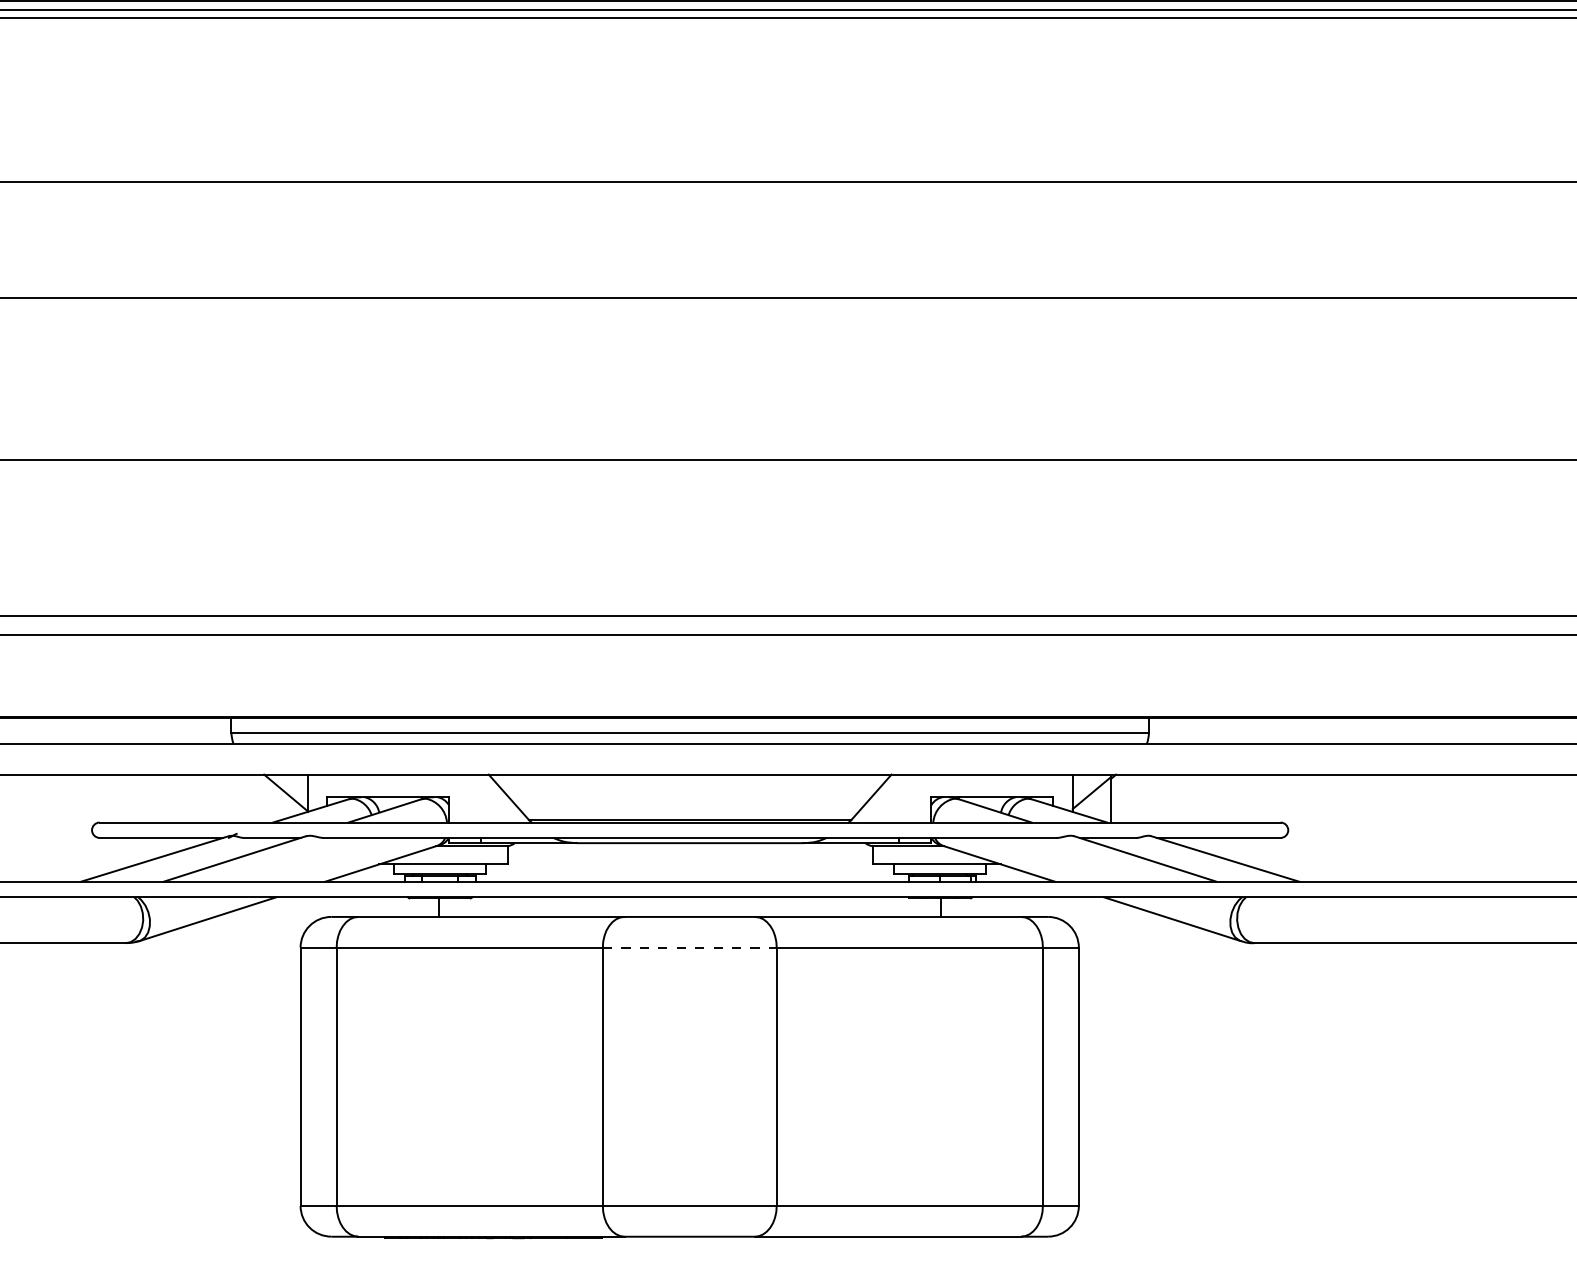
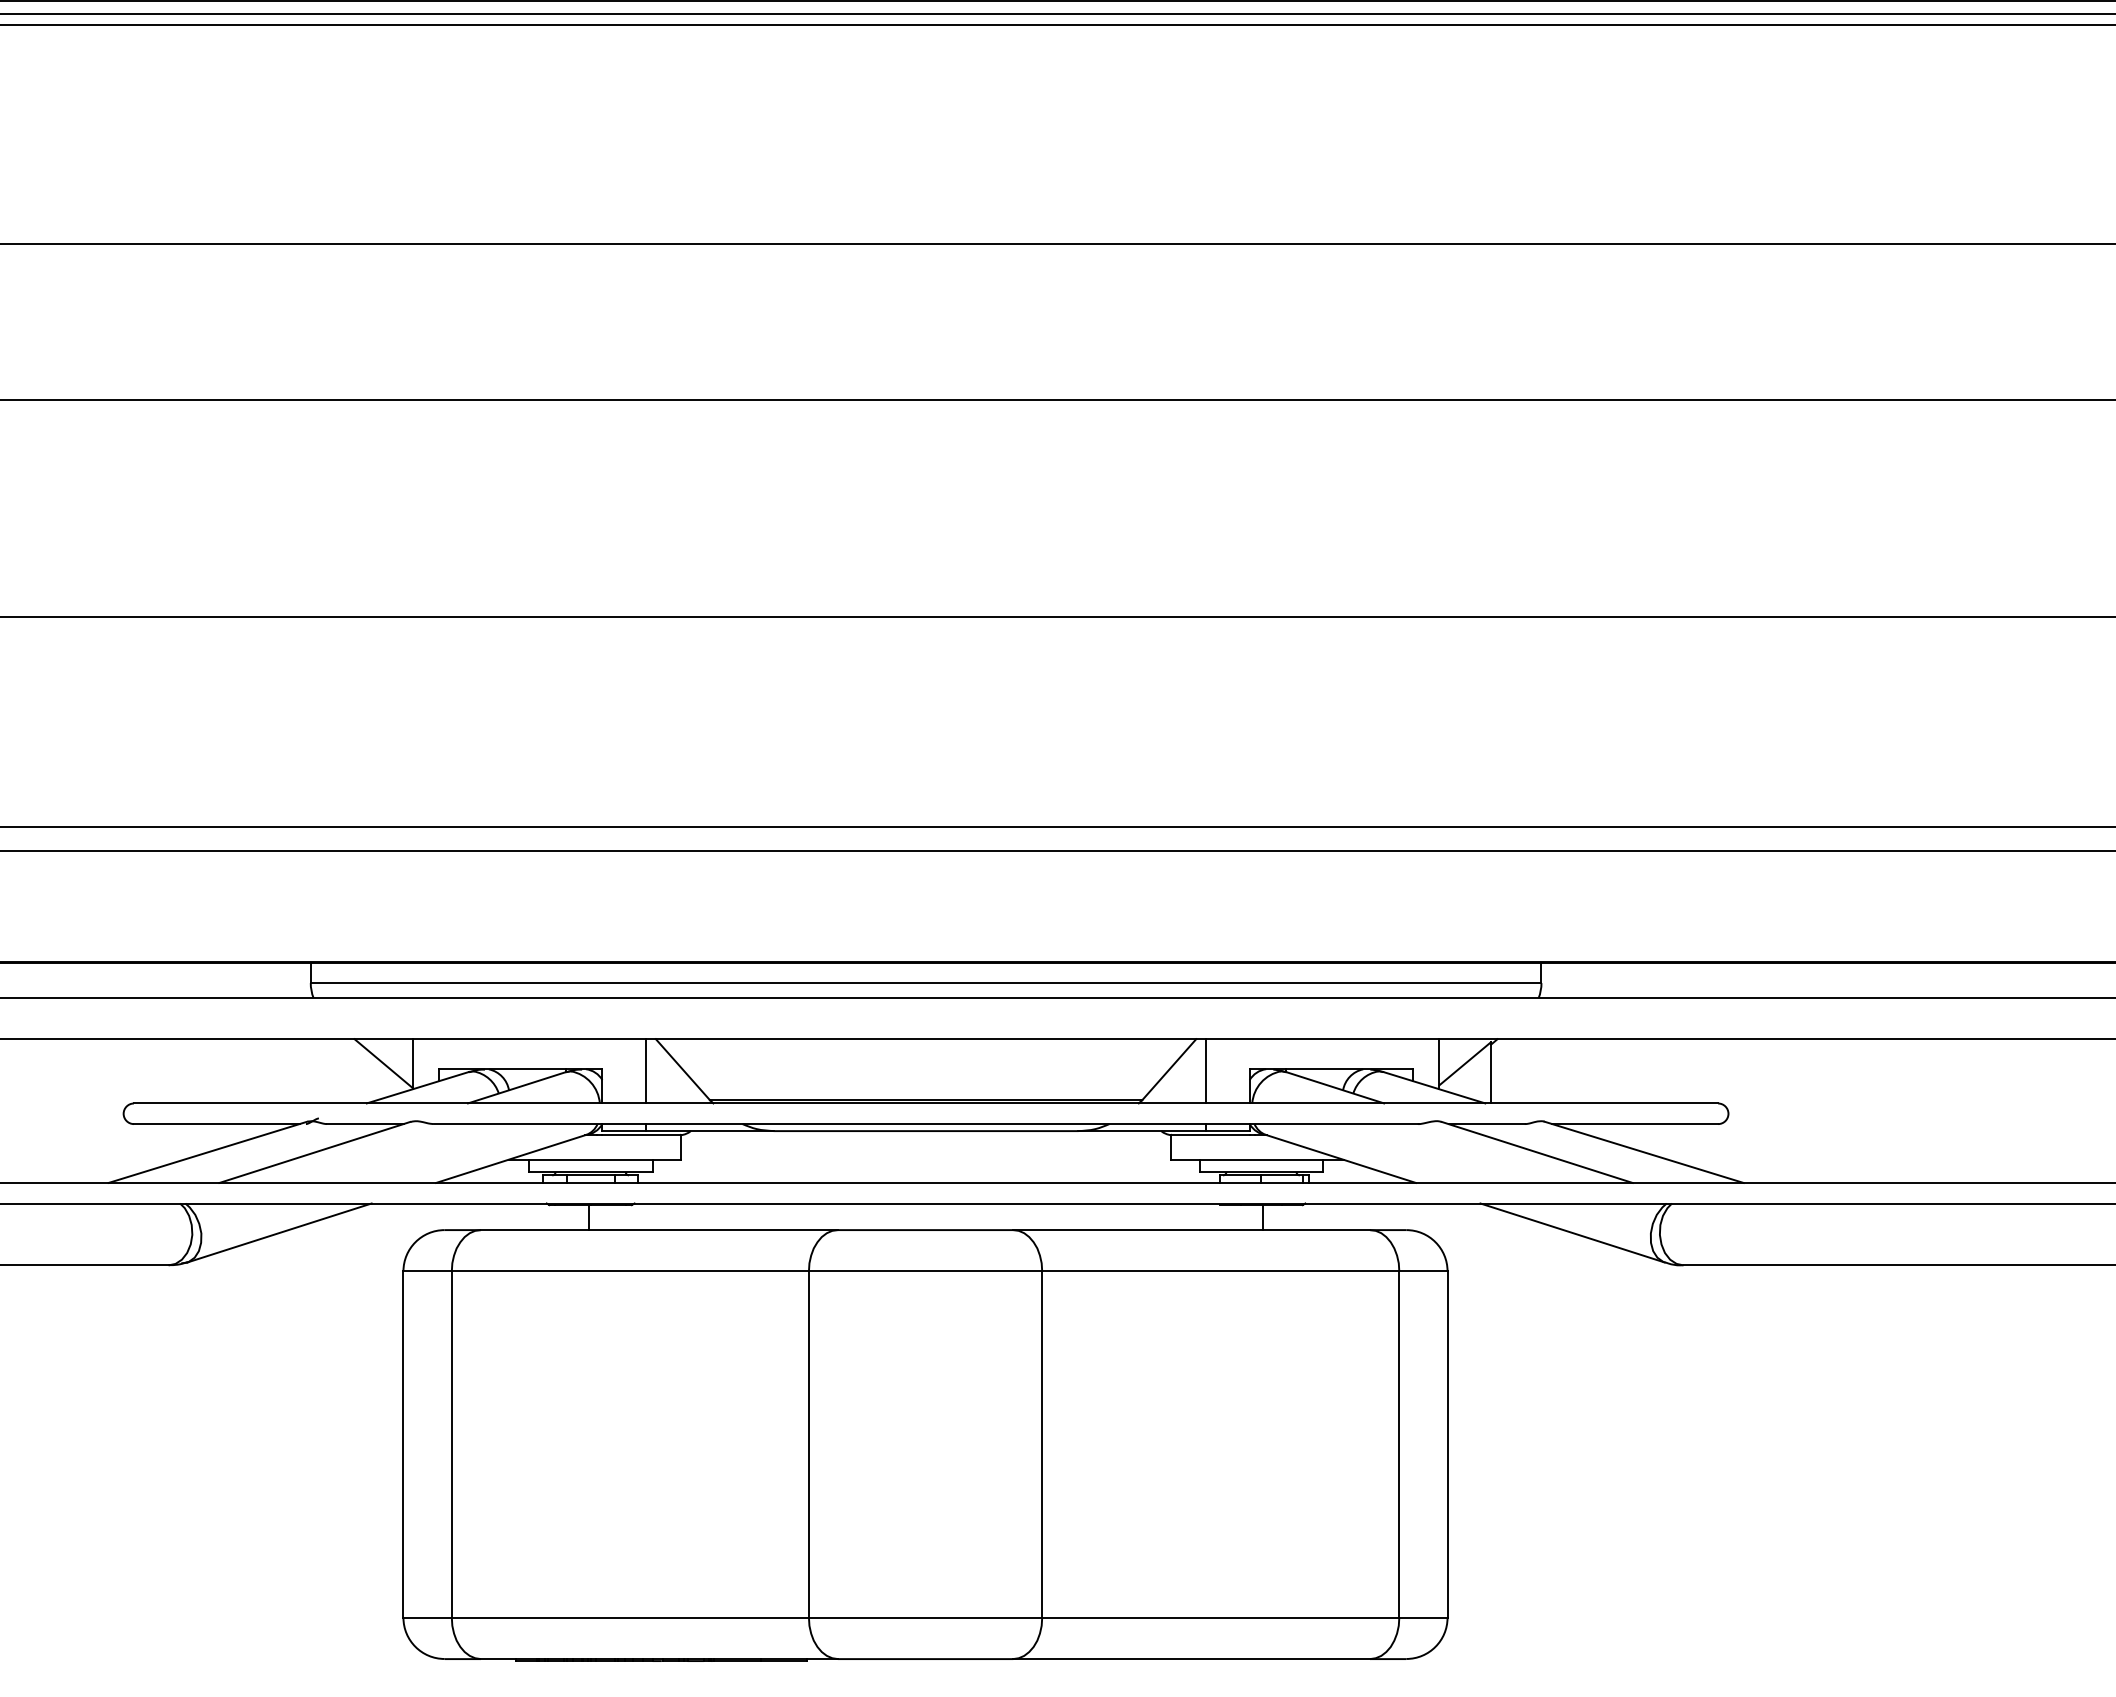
line: (481, 798) -> (646, 1071), added
line: (899, 798) -> (1206, 1071), added
line: (689, 947) -> (925, 1271), dashed -> solid

